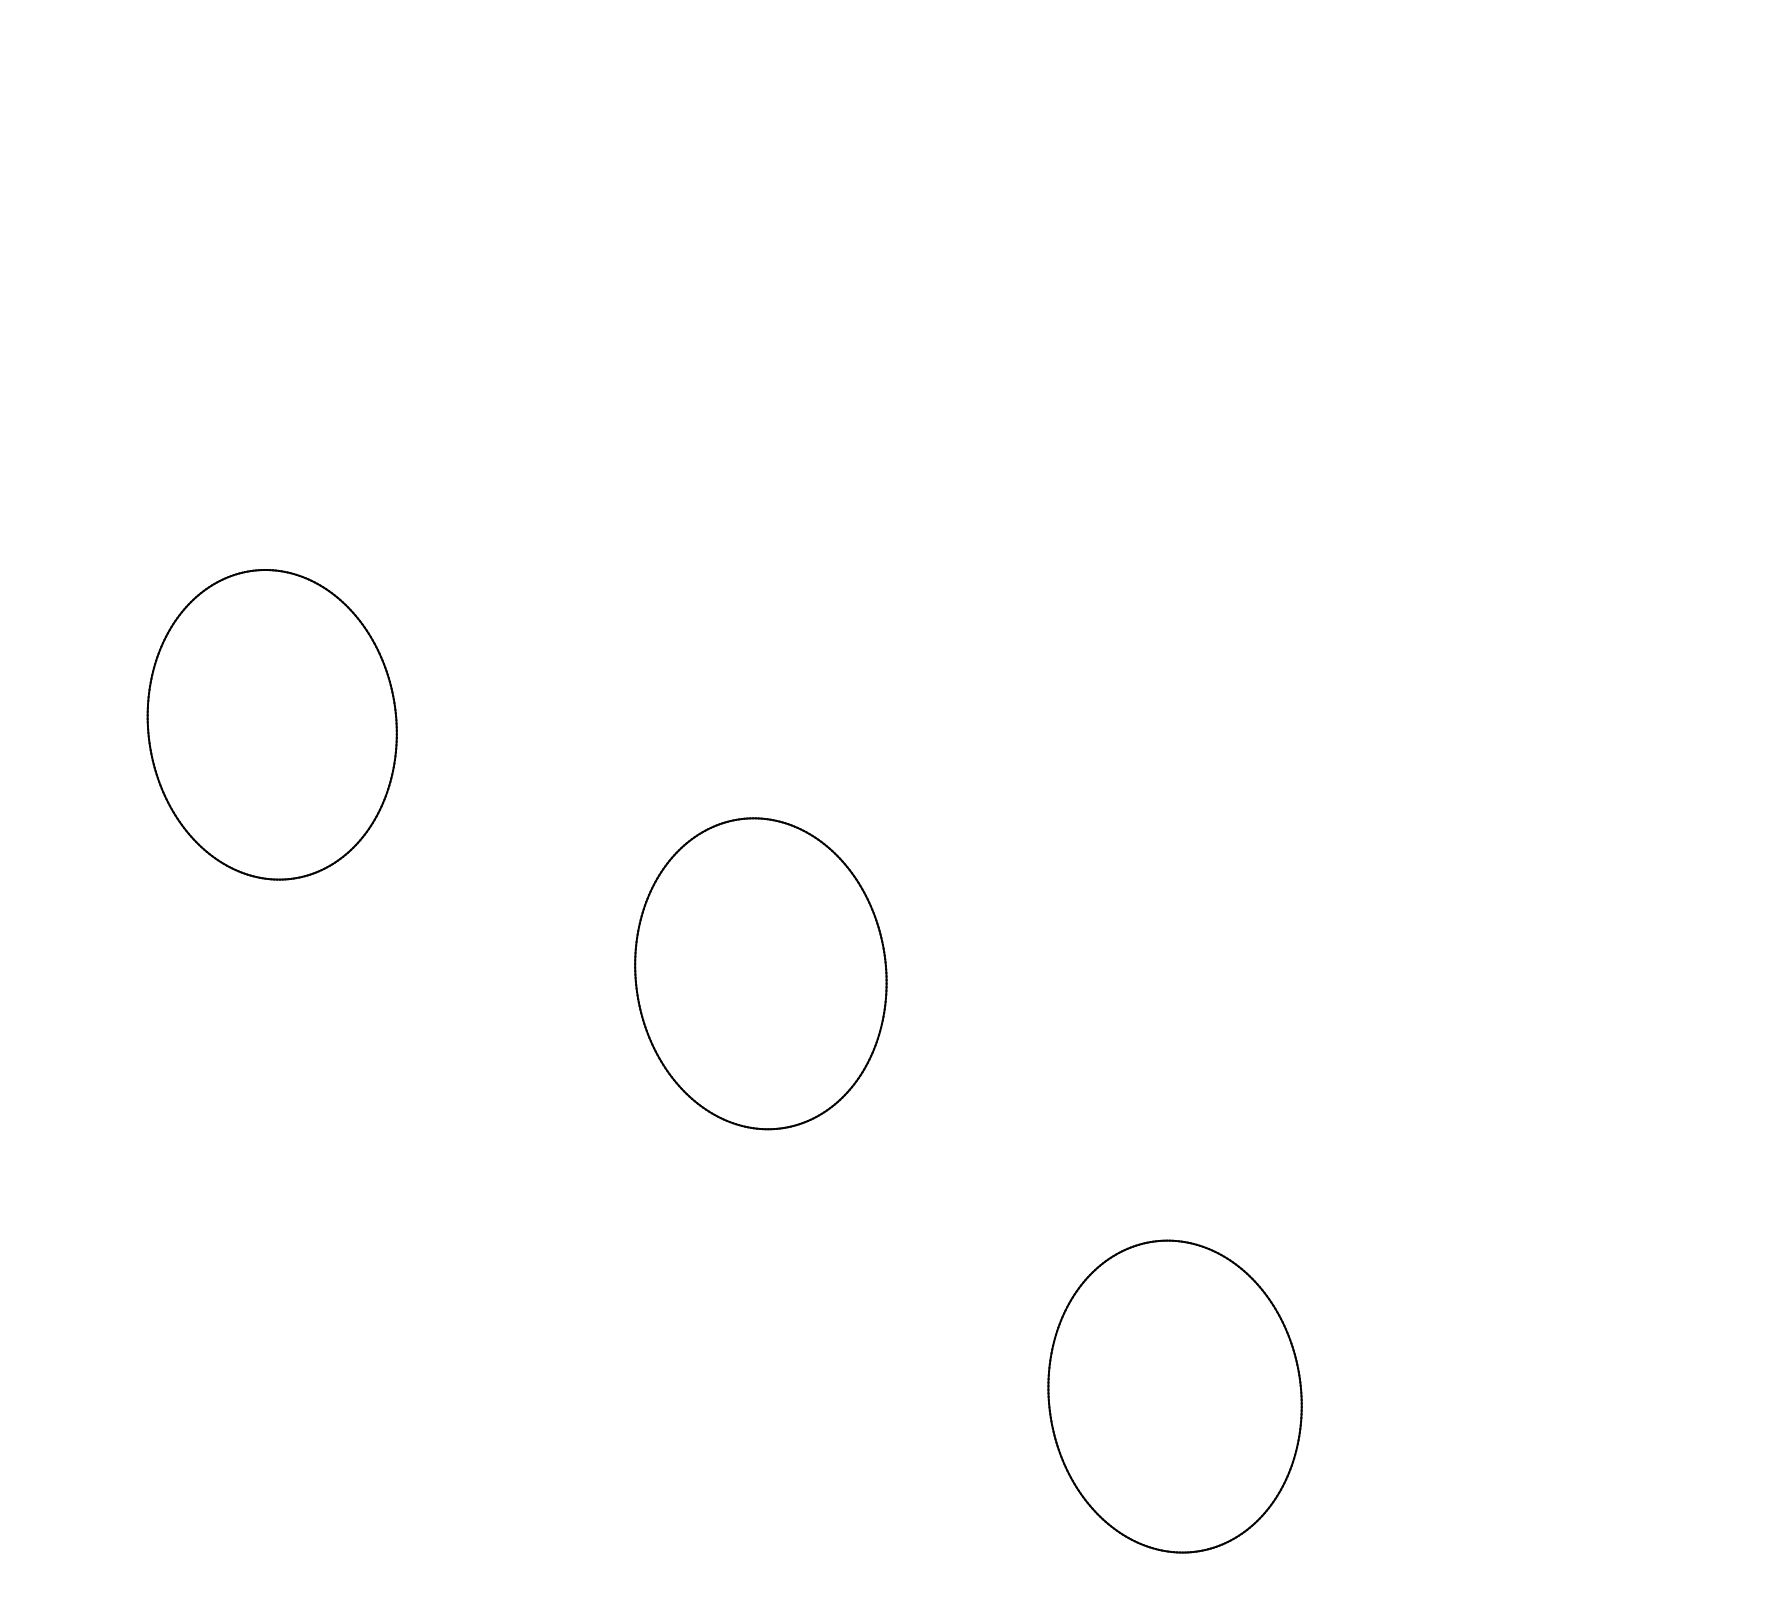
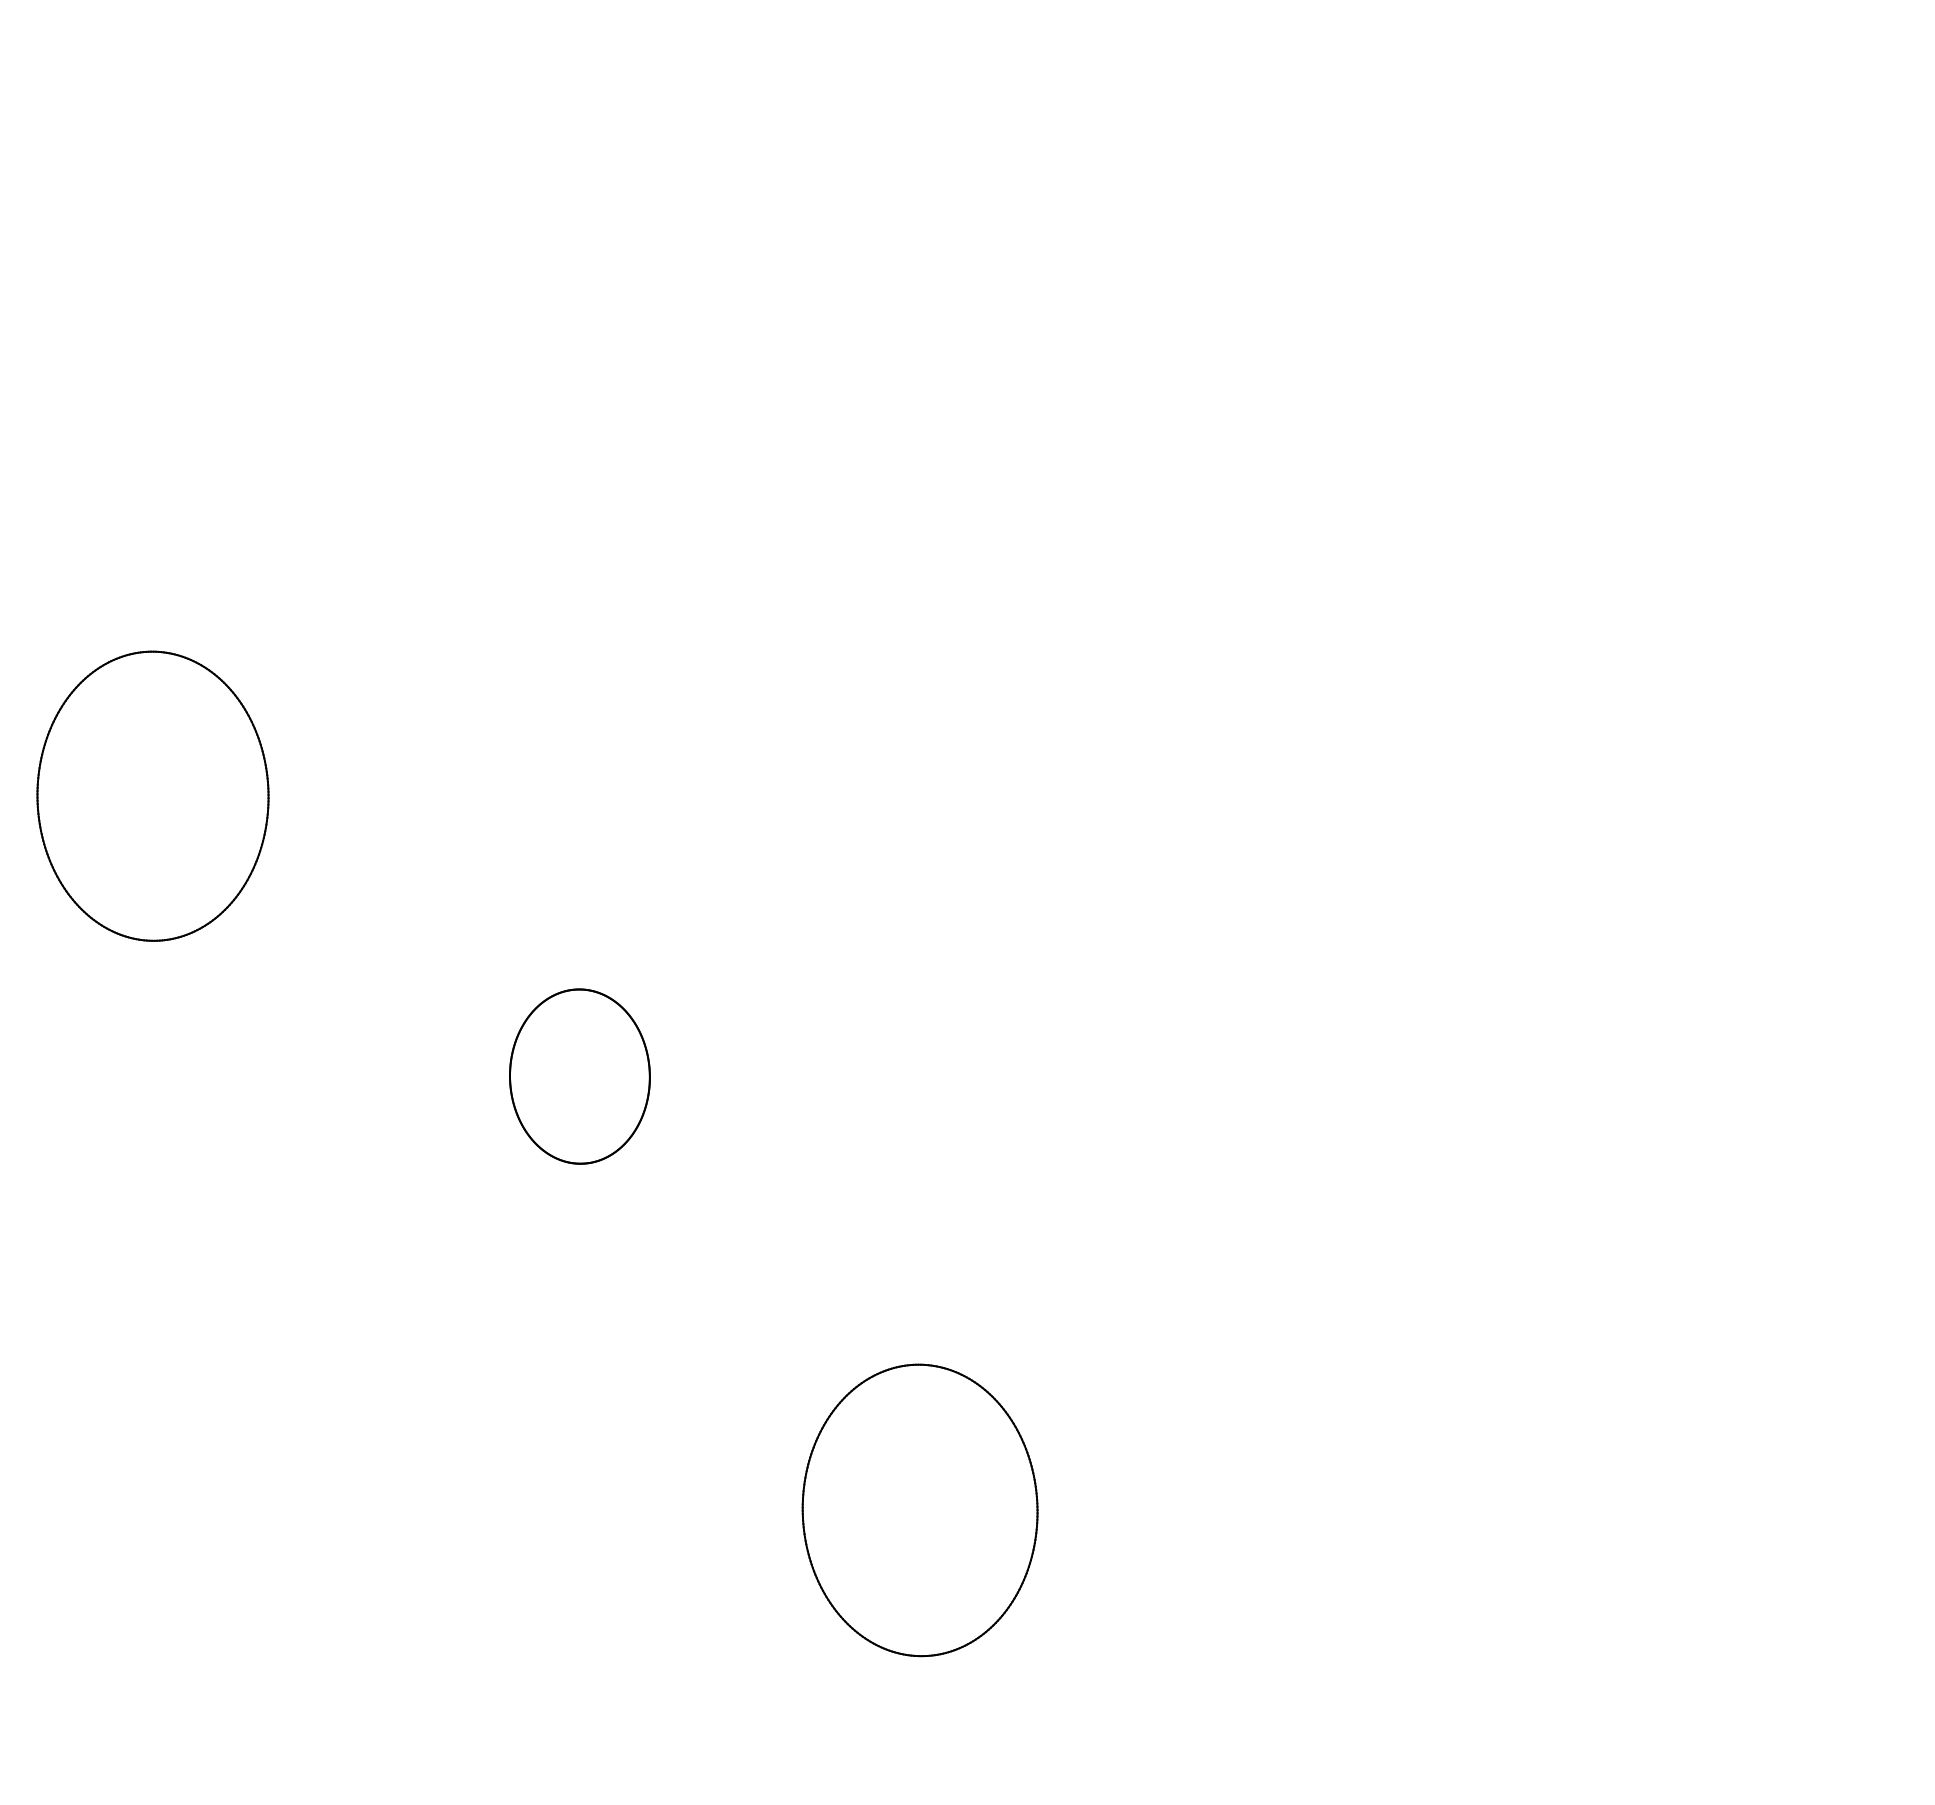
part: (760, 973) -> (579, 1076), size x0.6

